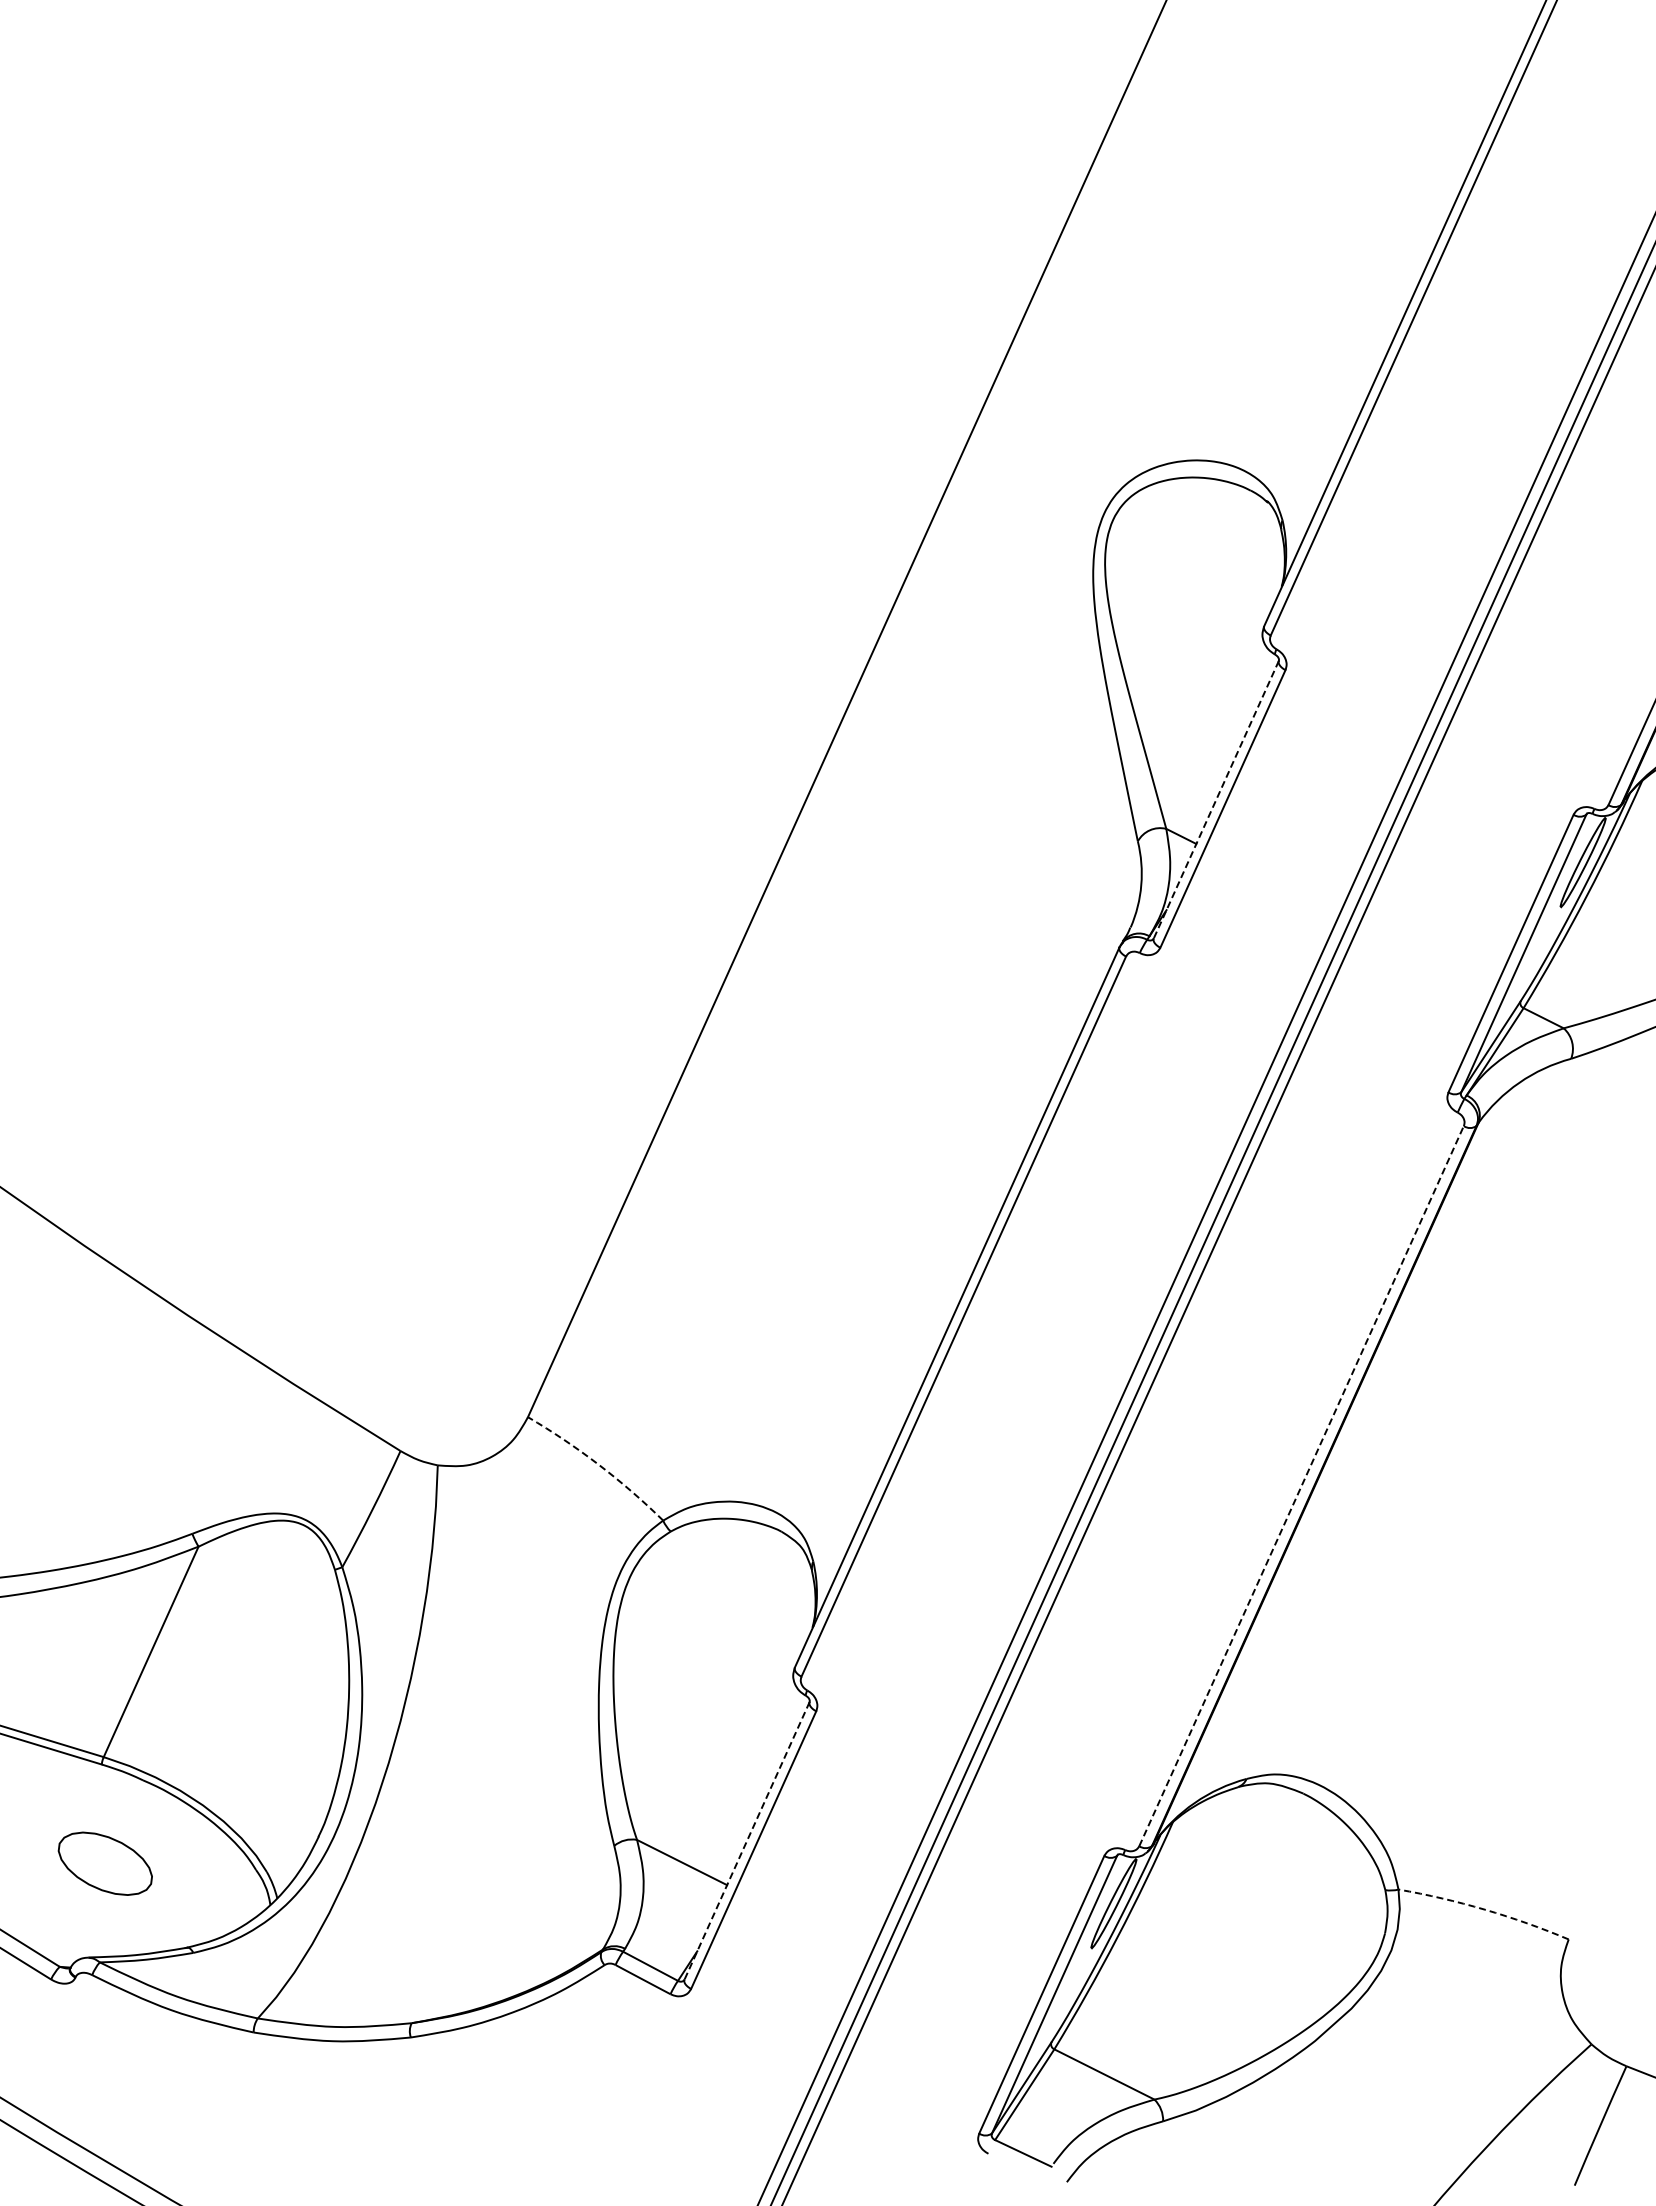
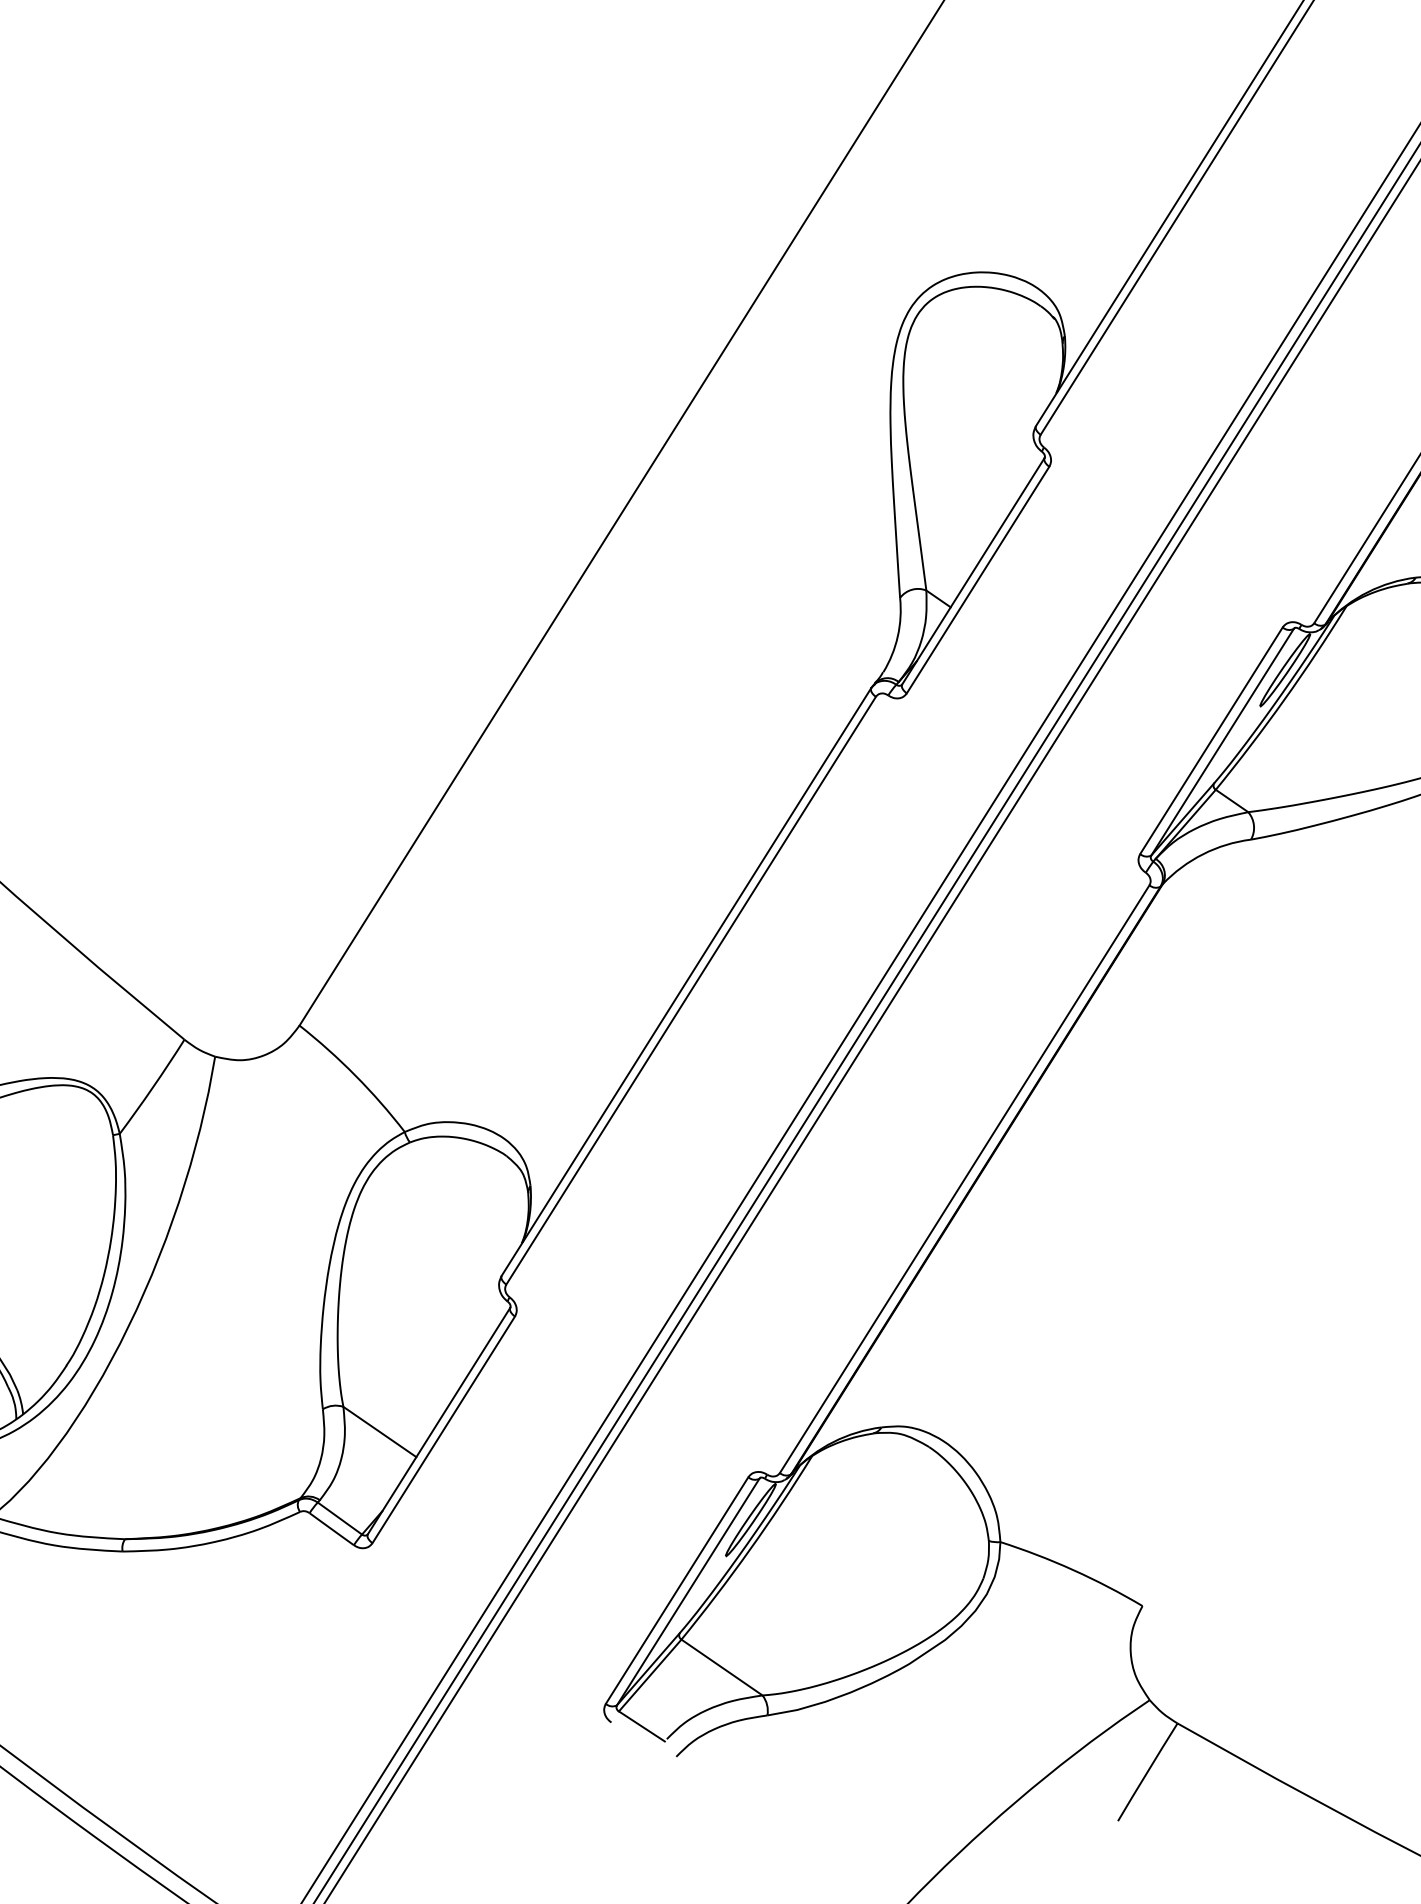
line: (1216, 800) -> (973, 571), dashed -> solid
arc: (598, 1464) -> (355, 1075), dashed -> solid
line: (1301, 1486) -> (964, 1179), dashed -> solid
line: (746, 1841) -> (438, 1421), dashed -> solid
arc: (1485, 1909) -> (1073, 1569), dashed -> solid

